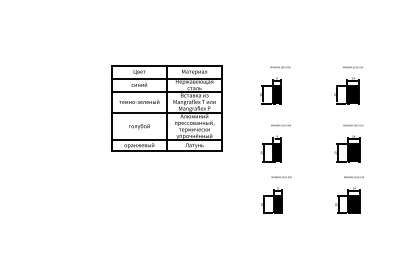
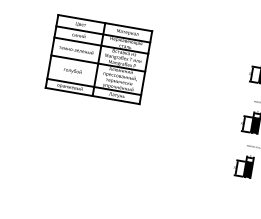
part: (166, 108) -> (98, 59), moved

